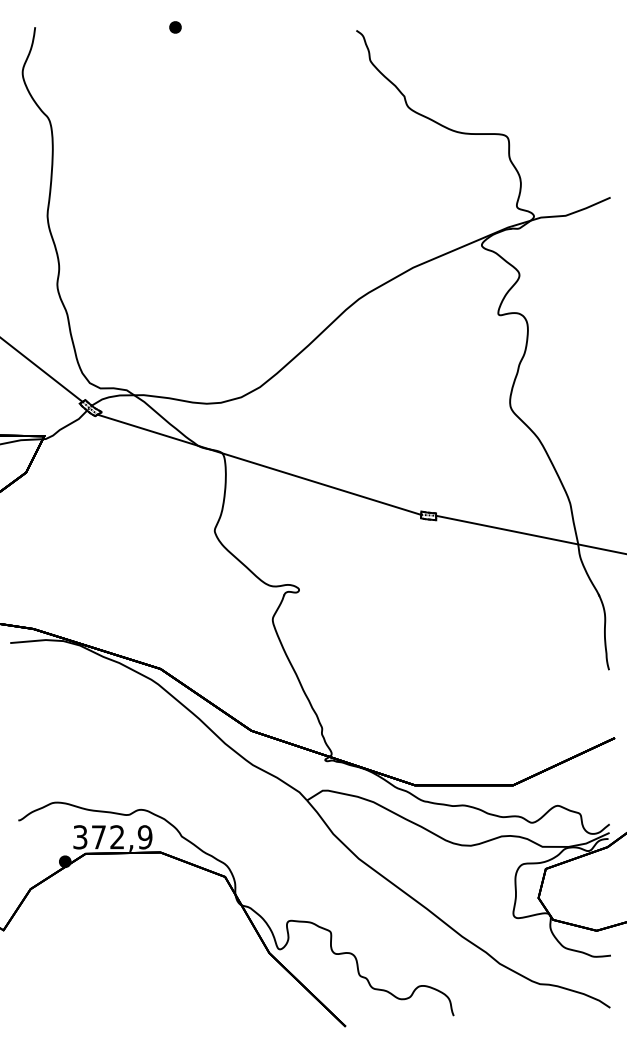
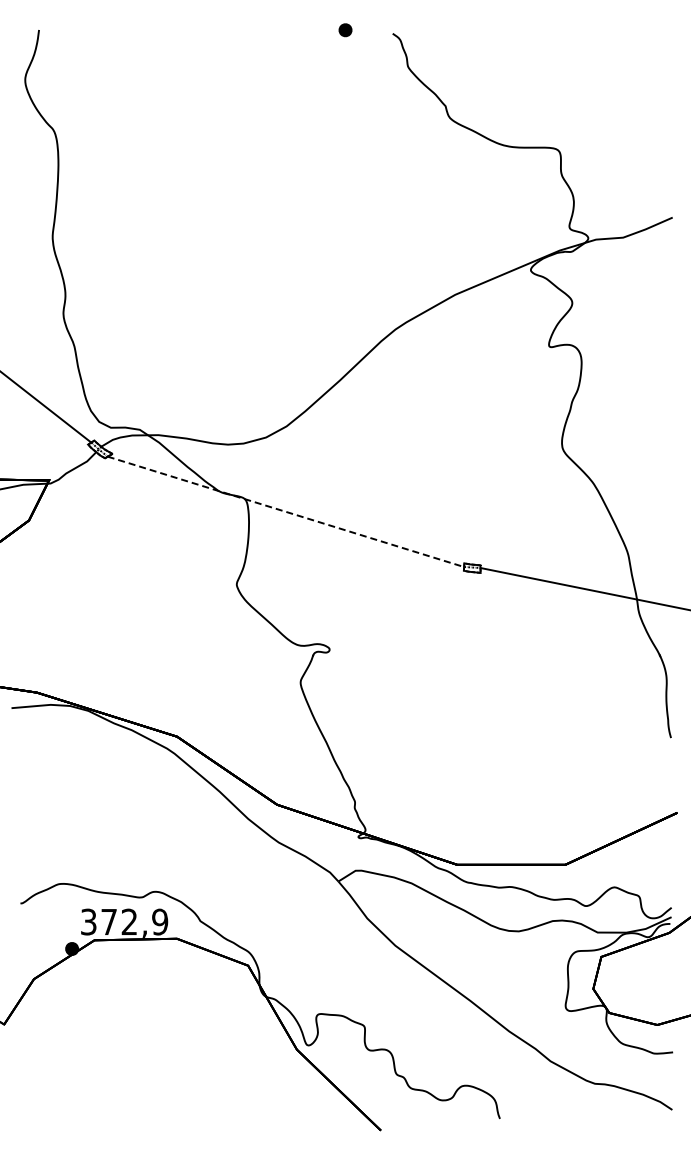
part: (175, 27) -> (345, 30), moved
line: (259, 464) -> (285, 511), solid -> dashed

